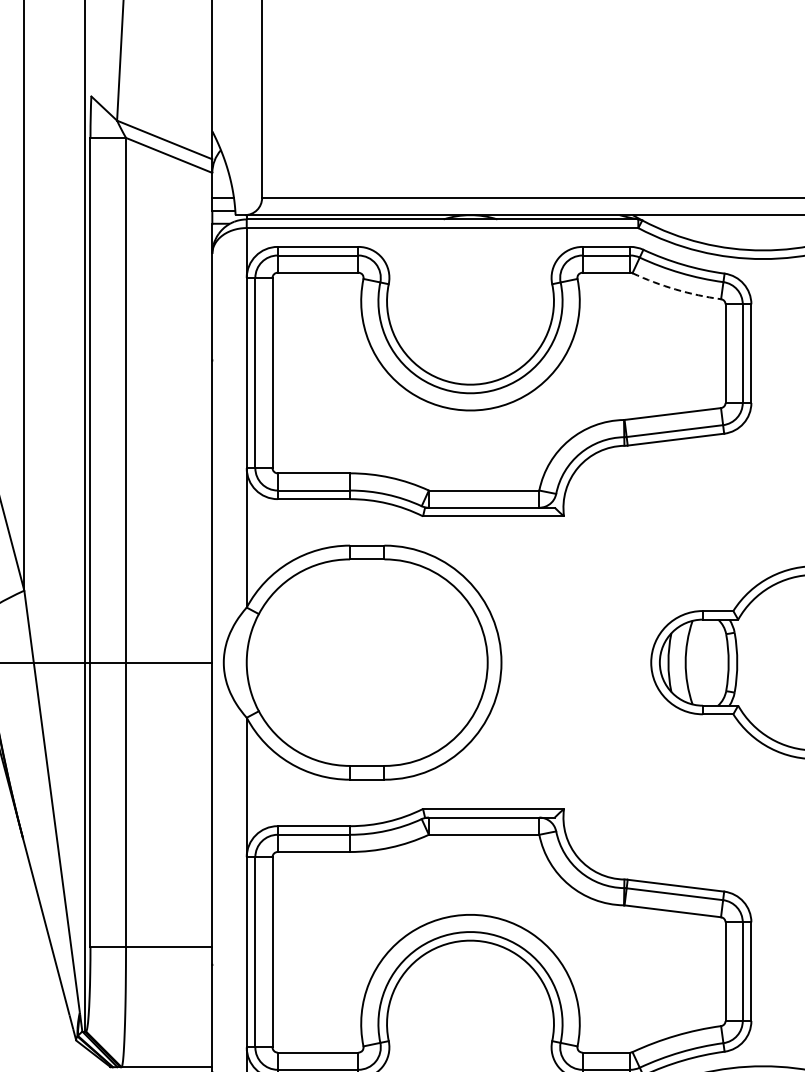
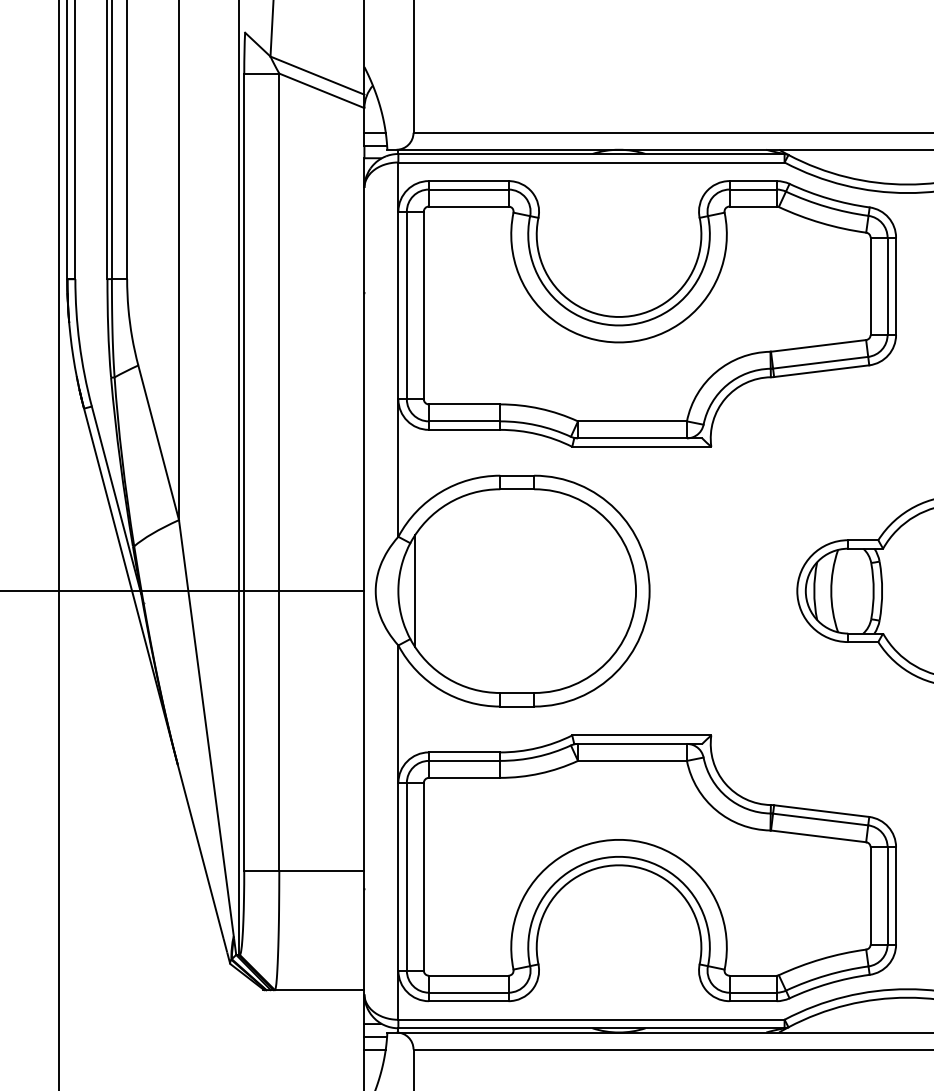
arc: (675, 289) -> (821, 223), dashed -> solid
line: (264, 662) -> (415, 590), added

